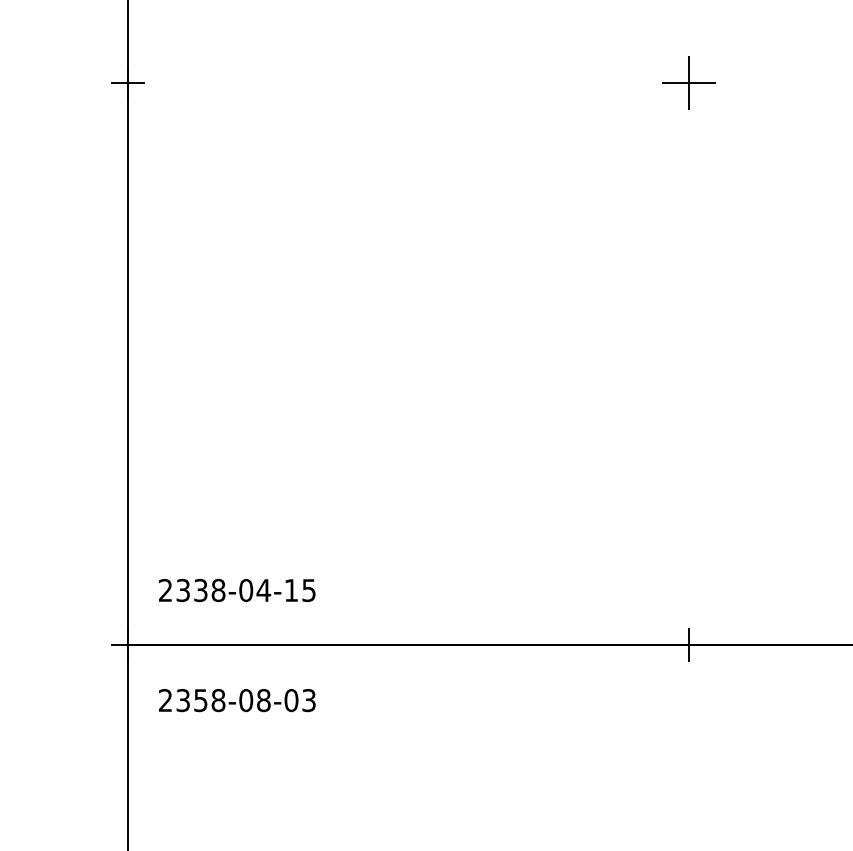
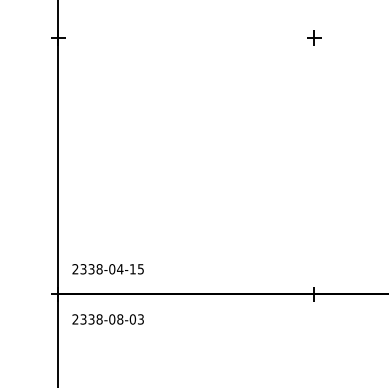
part: (689, 82) -> (314, 37), size x0.62
text: (200, 698) -> (91, 318), 2358-08-03 -> 2338-08-03

